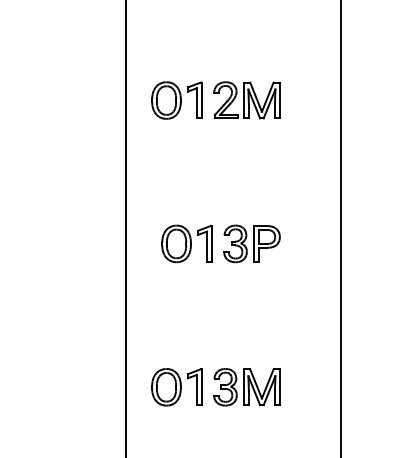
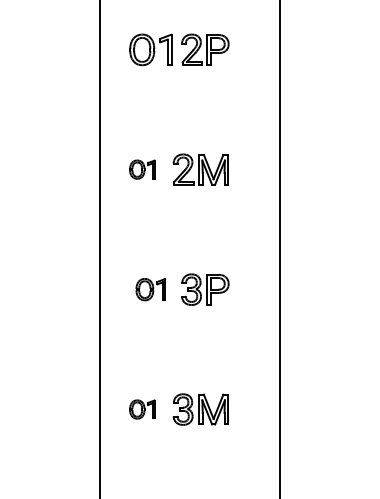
part: (176, 100) -> (142, 169), size x0.6
part: (186, 243) -> (150, 289), size x0.7
part: (176, 387) -> (142, 409), size x0.6

